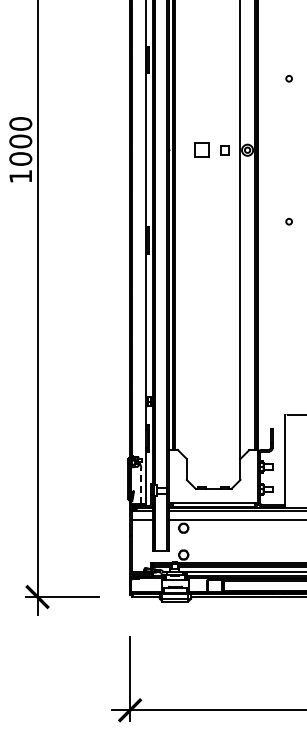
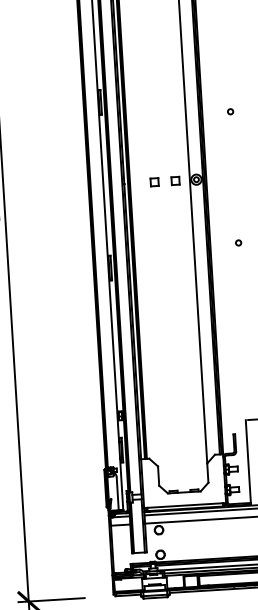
part: (201, 150) -> (154, 182), size x0.62
line: (141, 486) -> (117, 494), dashed -> solid

